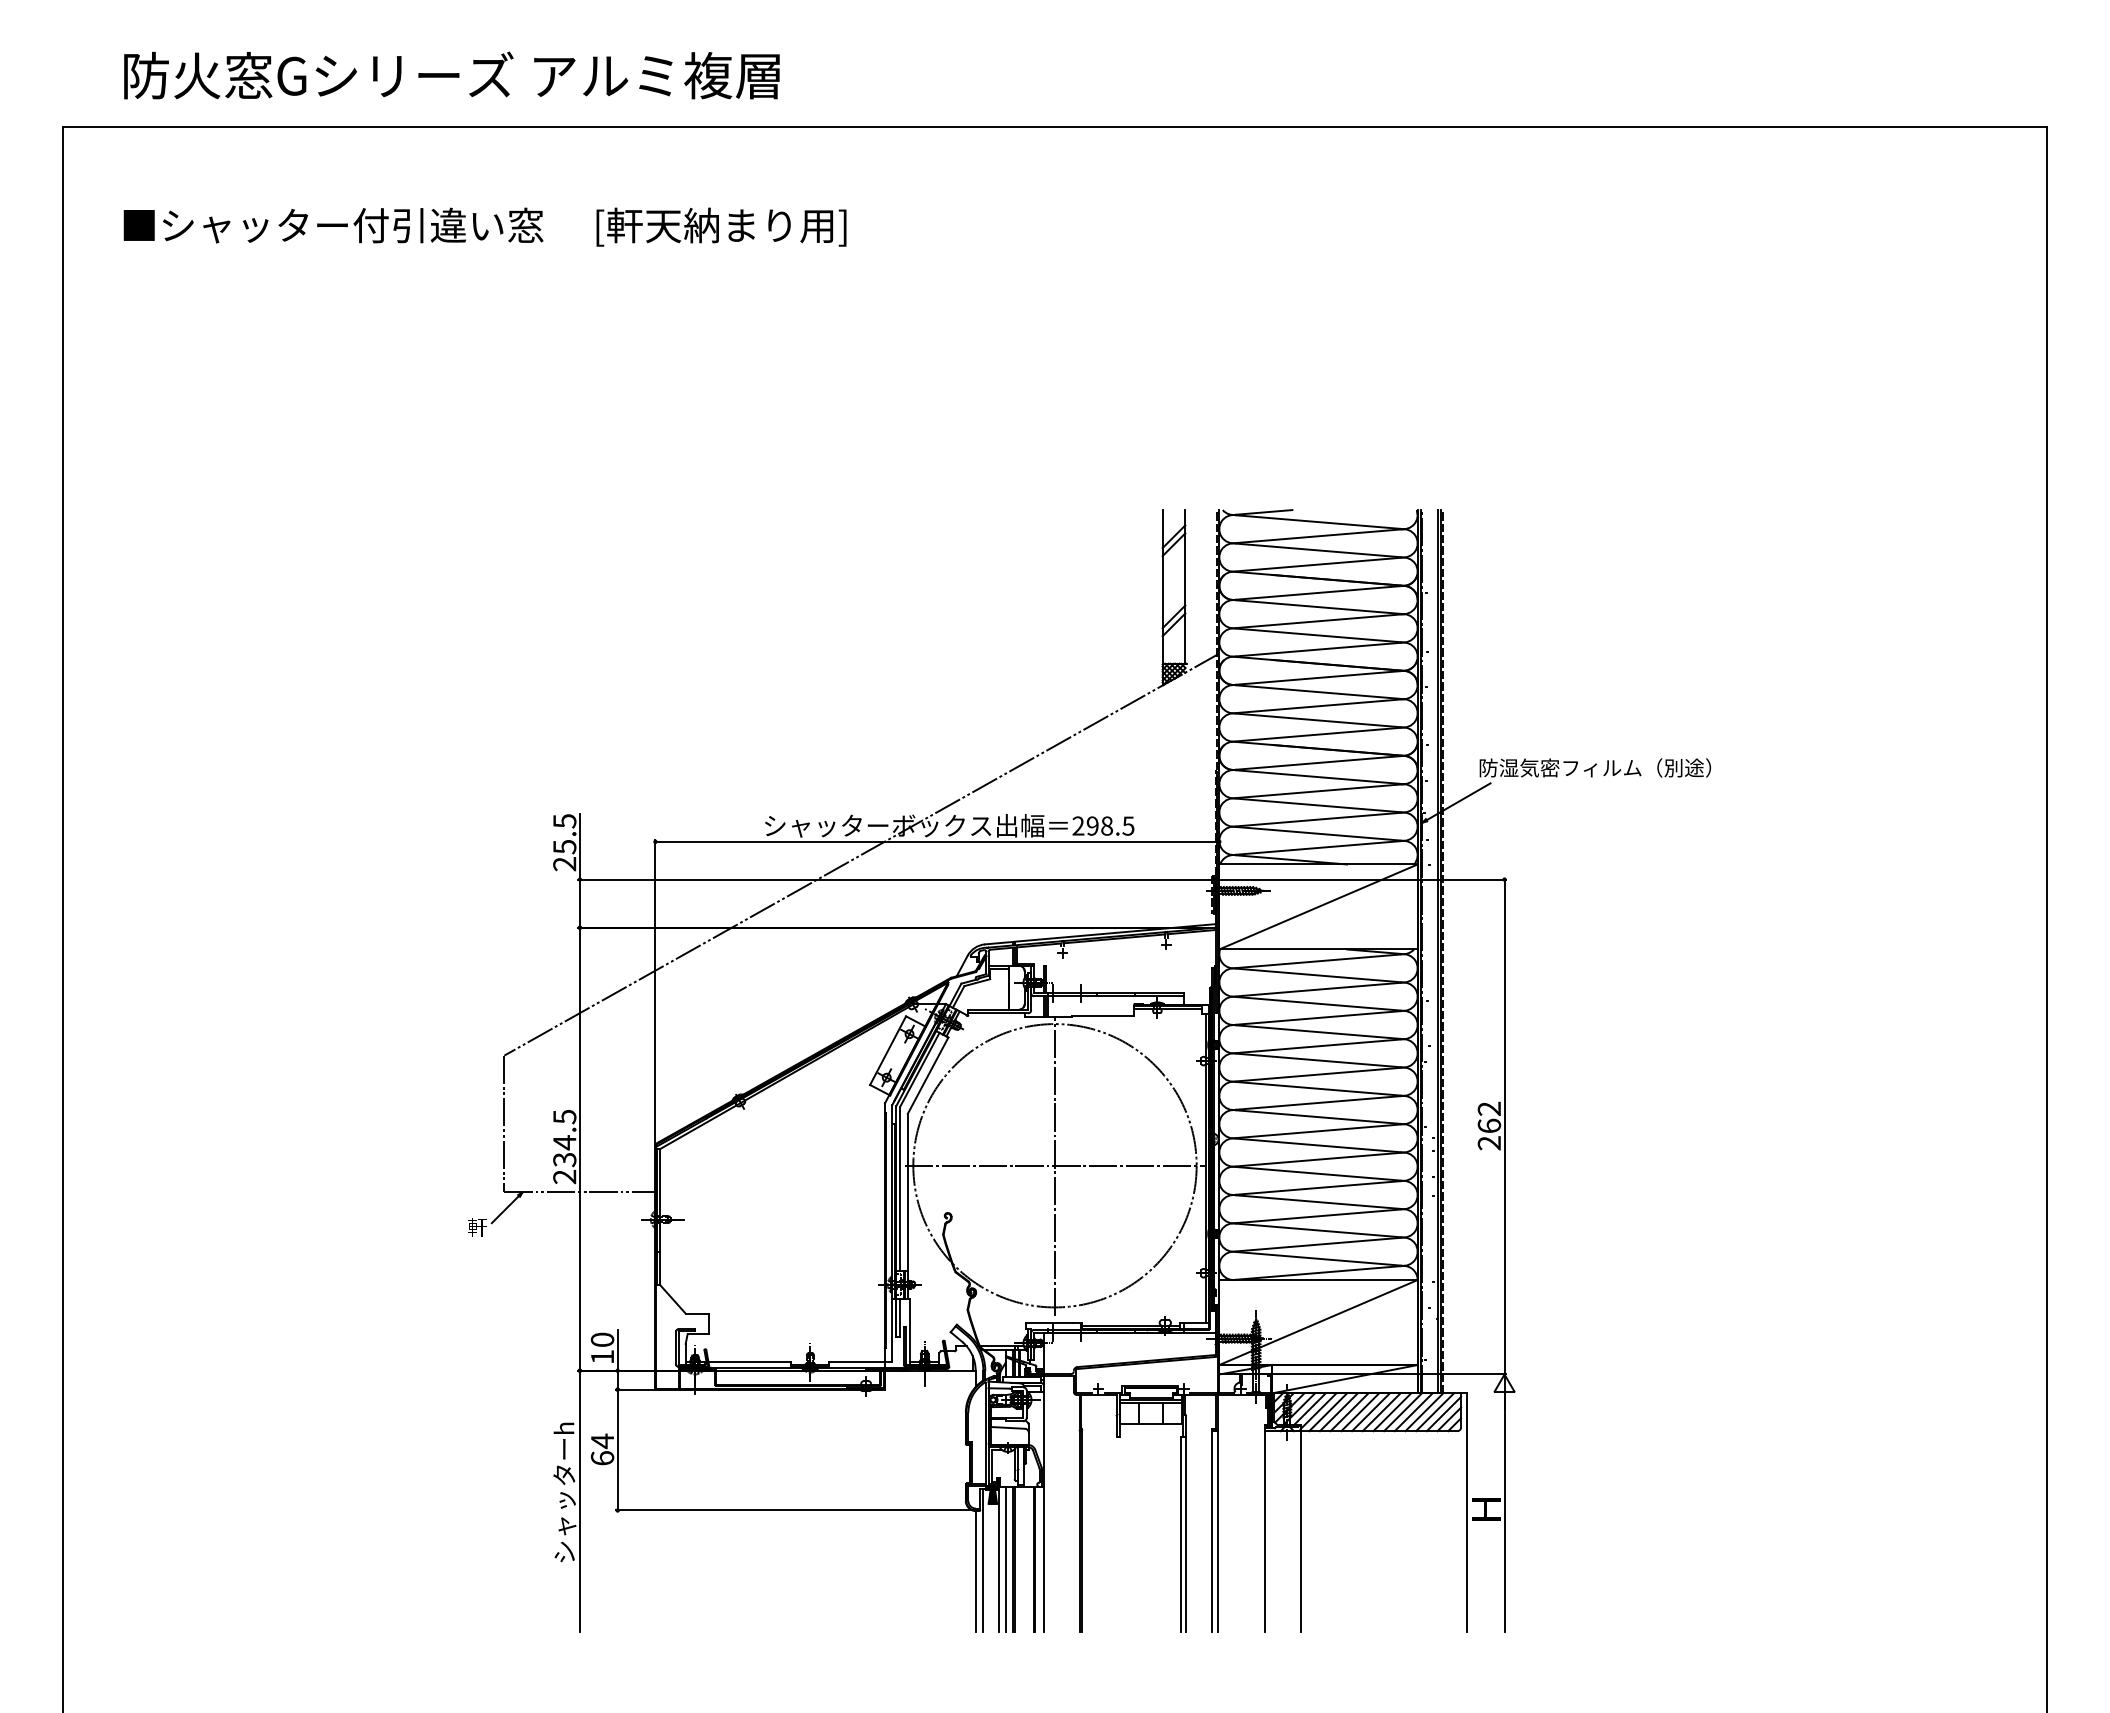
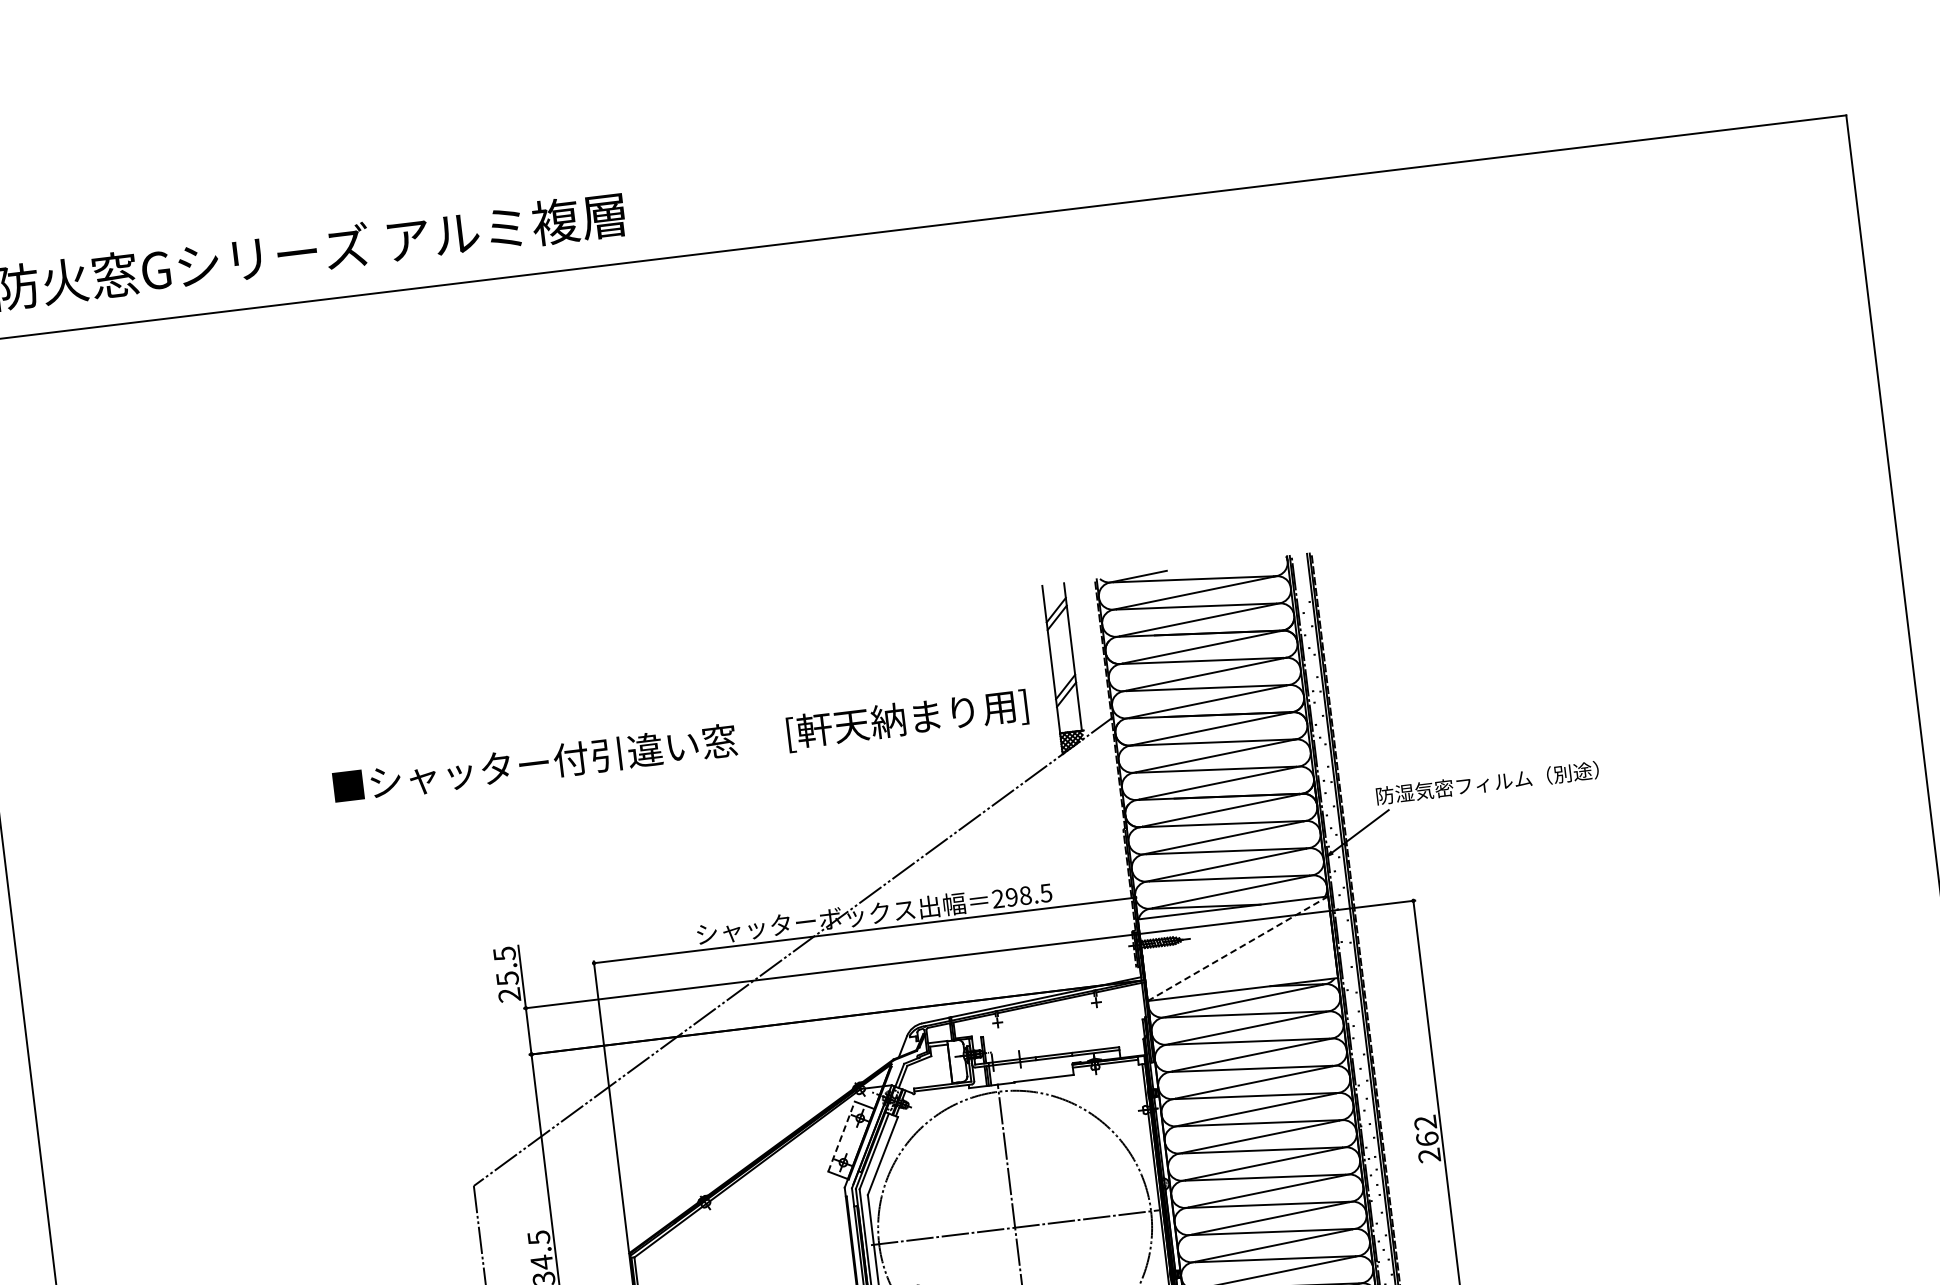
text: (484, 226) -> (679, 747), moved
line: (1318, 906) -> (1237, 948), solid -> dashed
line: (888, 1050) -> (841, 1136), solid -> dashed

